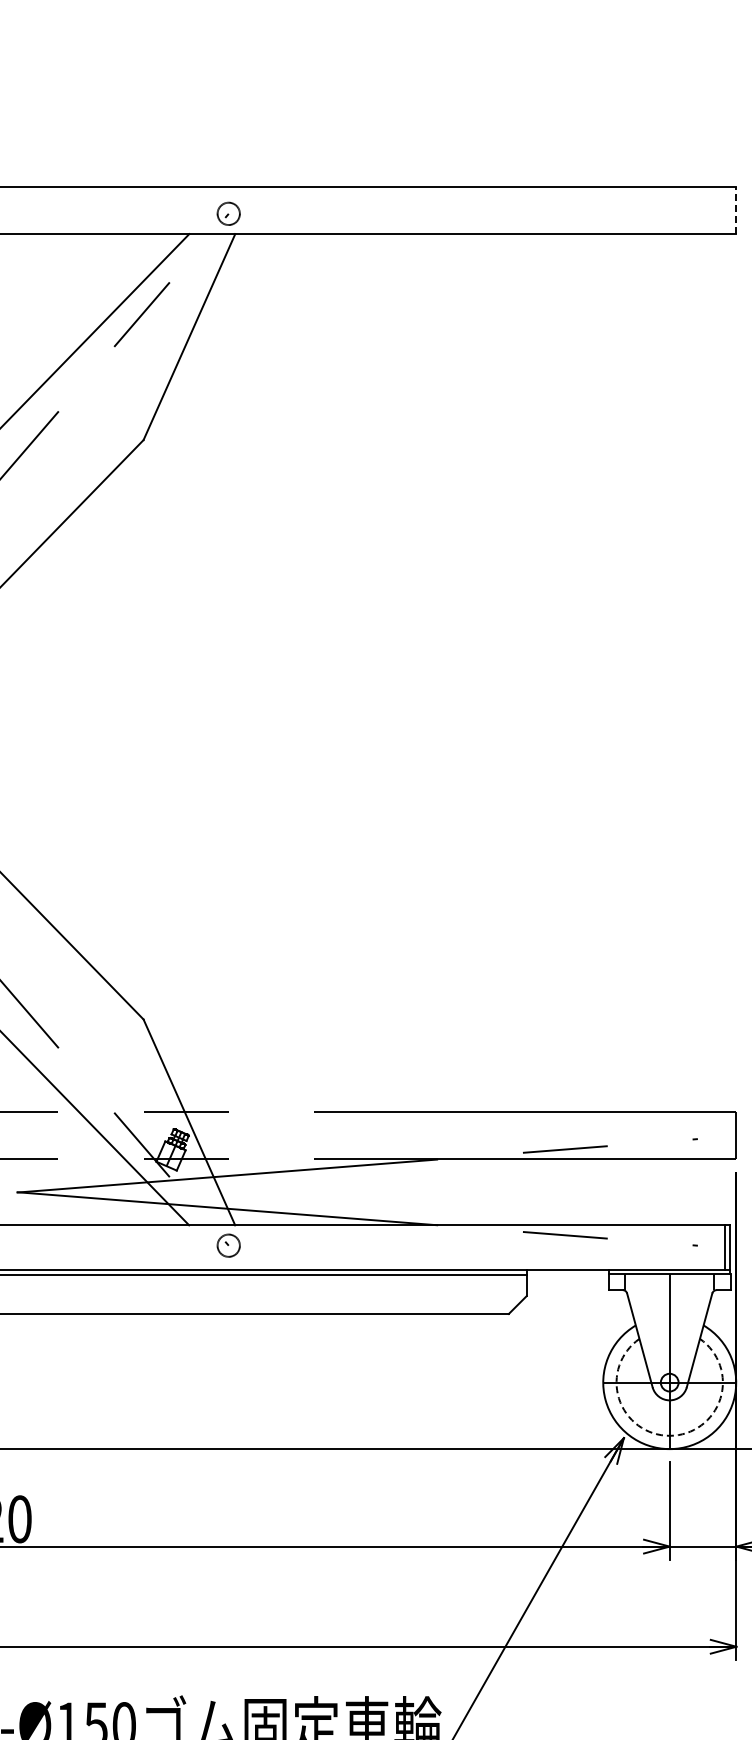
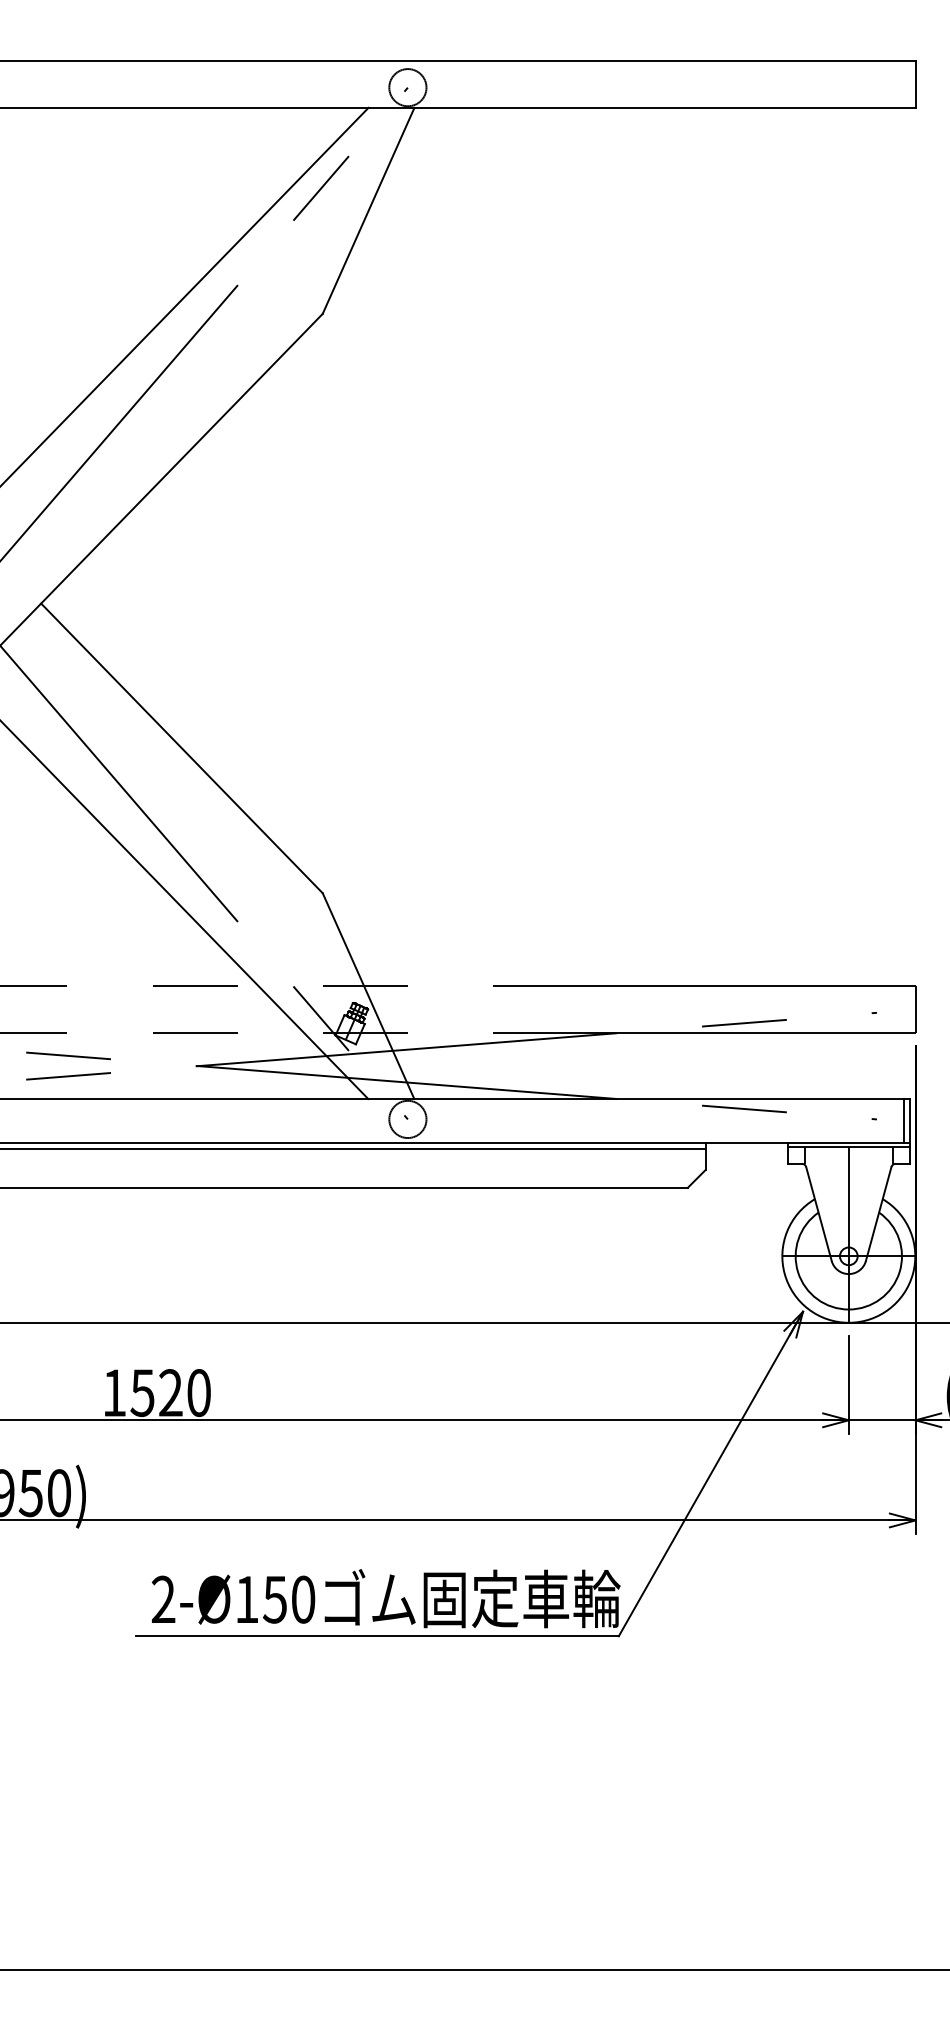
line: (736, 209) -> (915, 83), dashed -> solid
circle: (228, 213) -> (407, 87), size x1.67
circle: (228, 1245) -> (407, 1119), size x1.67
arc: (669, 1435) -> (848, 1309), dashed -> solid

